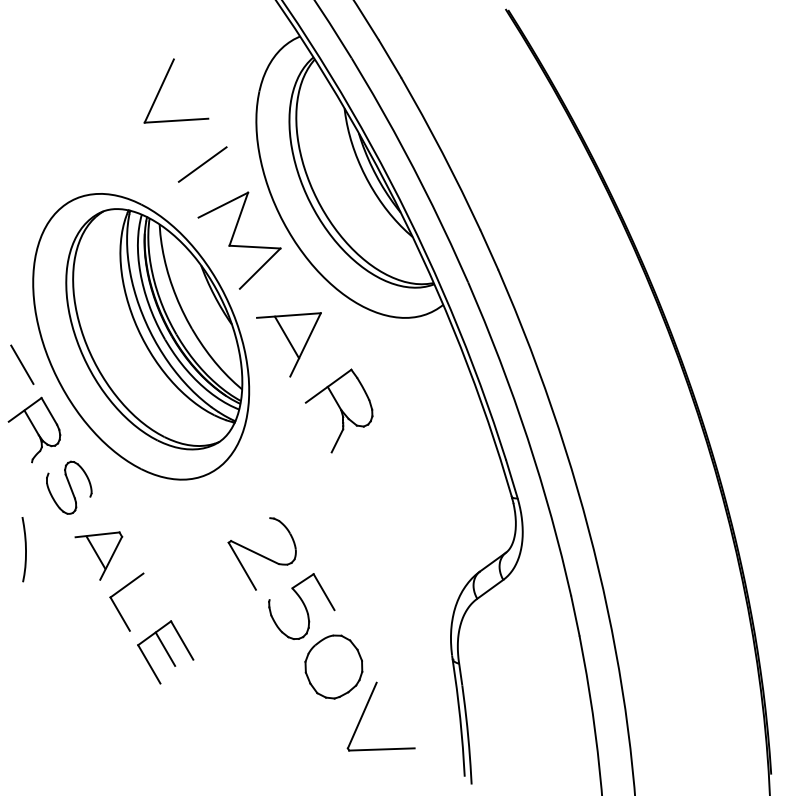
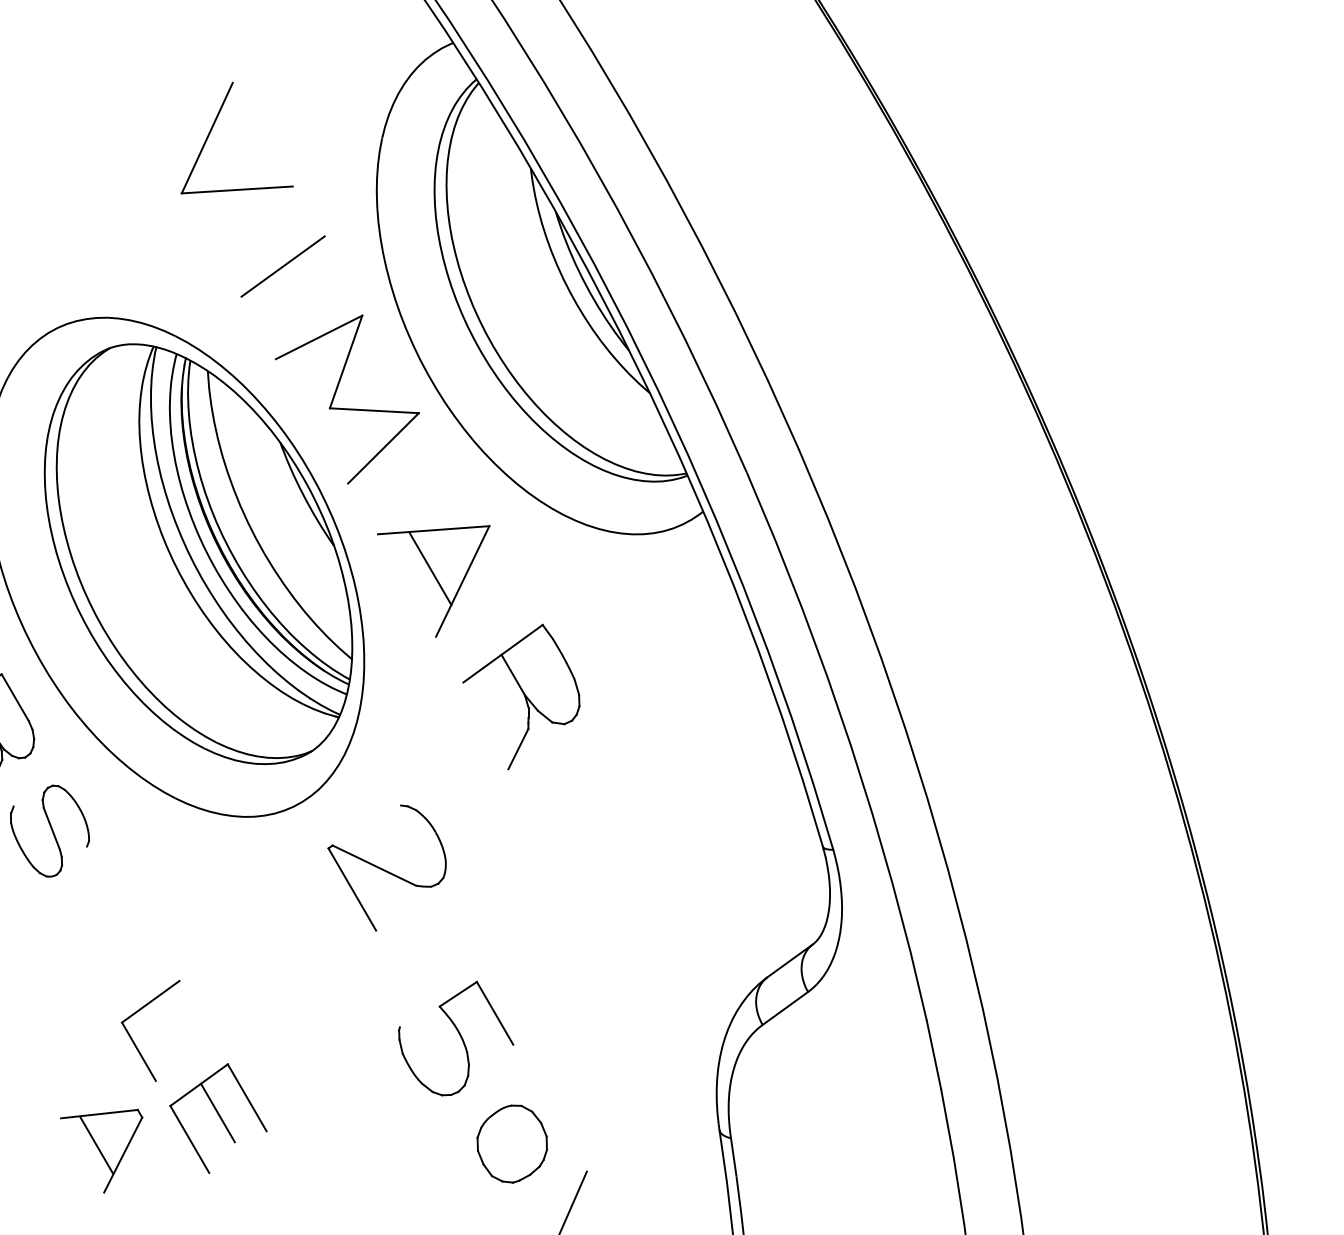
part: (261, 553) -> (385, 867), moved
part: (98, 555) -> (101, 1150), moved
part: (333, 666) -> (511, 1143), size x0.7

